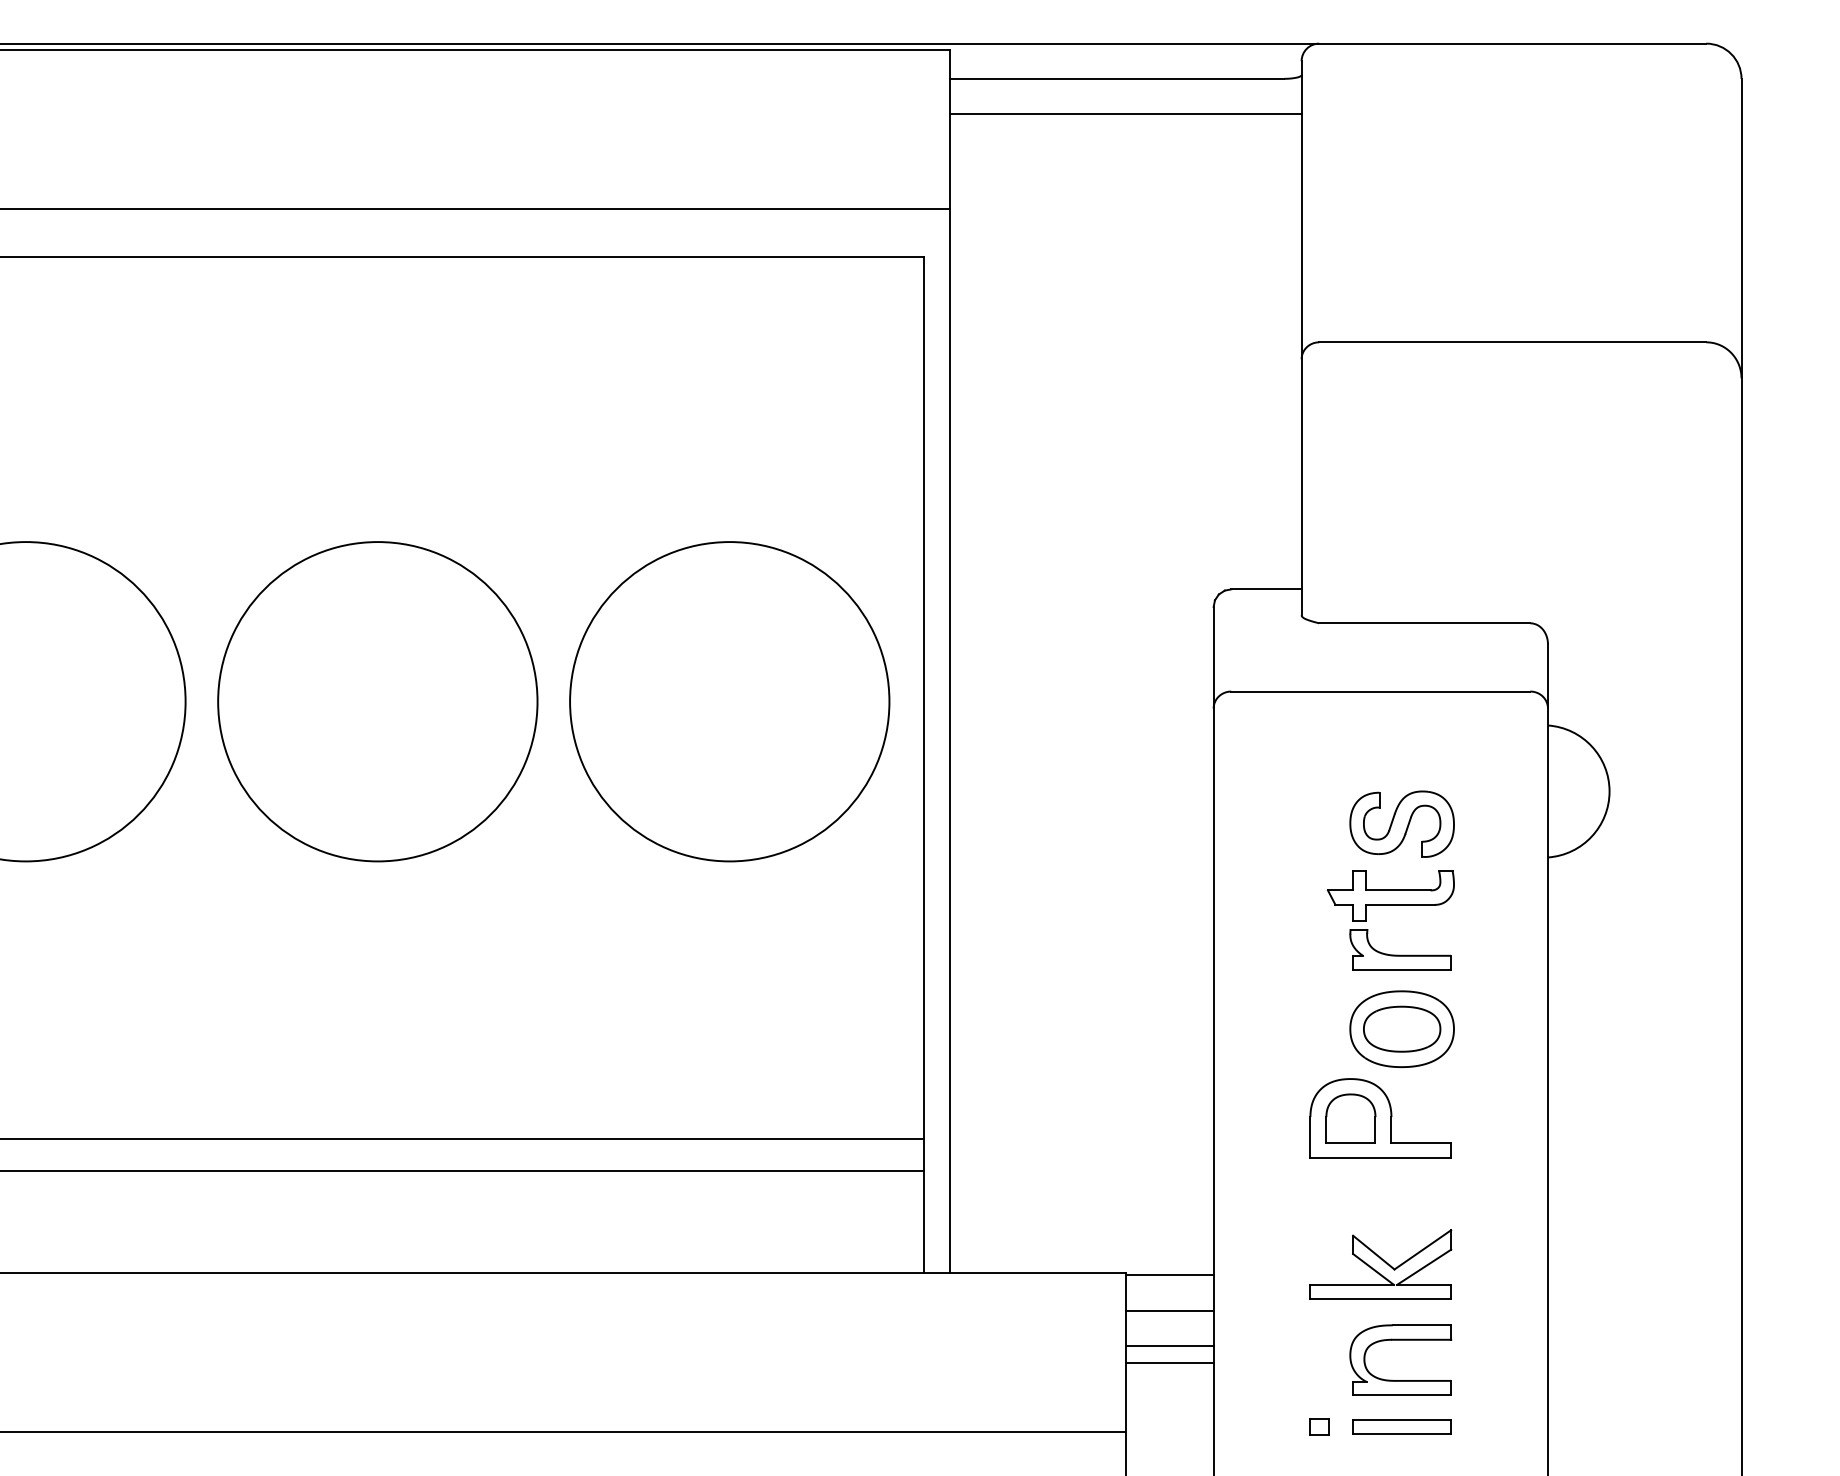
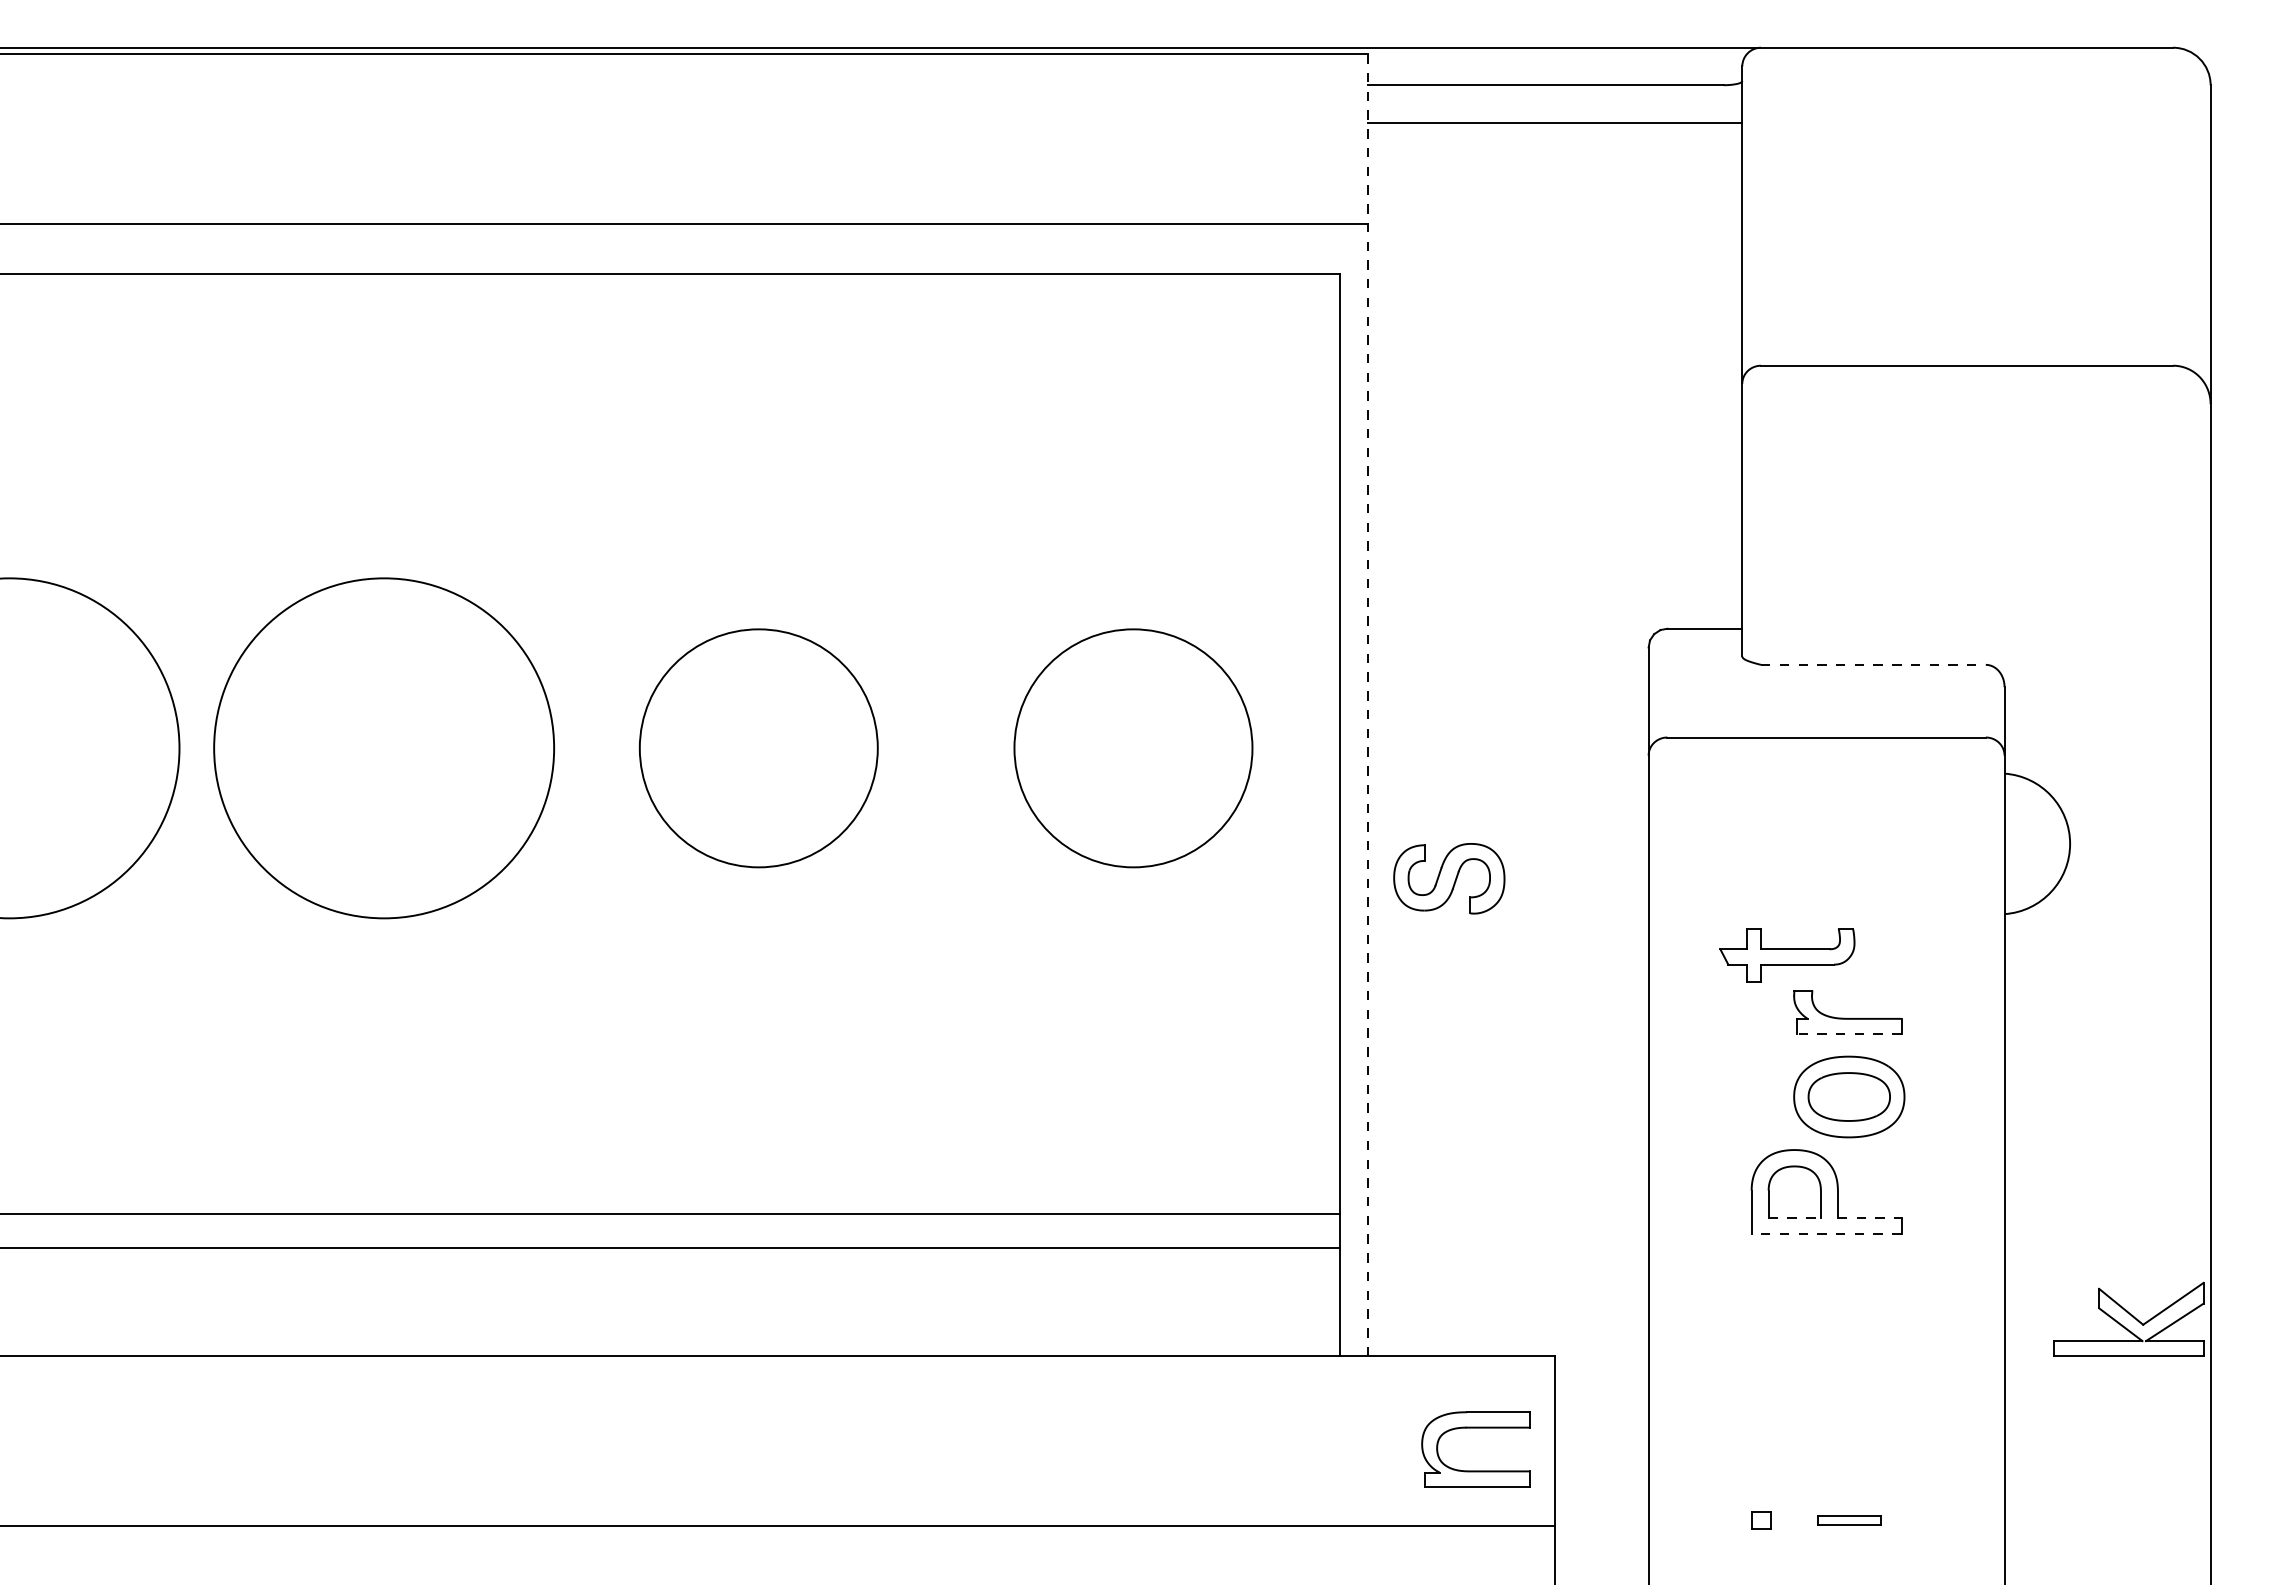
line: (1424, 622) -> (1873, 664), solid -> dashed
line: (949, 661) -> (1367, 705), solid -> dashed
circle: (377, 701) -> (758, 748), size x0.7
circle: (729, 701) -> (1133, 748), size x0.7
part: (1402, 823) -> (1449, 878), moved
part: (1391, 896) -> (1787, 955), moved
line: (1401, 970) -> (1848, 1034), solid -> dashed
line: (1351, 1142) -> (1795, 1217), solid -> dashed
line: (1421, 1142) -> (1869, 1217), solid -> dashed
line: (1380, 1158) -> (1826, 1234), solid -> dashed
part: (1380, 1263) -> (2128, 1318), moved
line: (1169, 1275) -> (1601, 1359), removed
line: (1169, 1310) -> (1601, 1396), removed
part: (1400, 1340) -> (1475, 1428), moved
line: (1169, 1345) -> (1601, 1433), removed
line: (1169, 1363) -> (1601, 1452), removed
part: (1402, 1427) -> (1849, 1520), size x0.6

